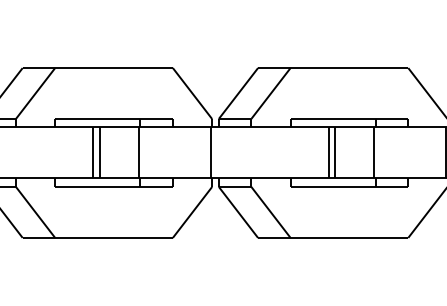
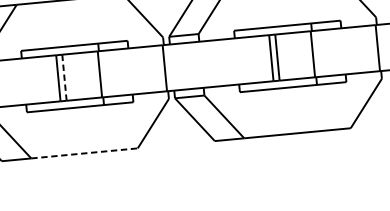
line: (99, 152) -> (64, 77), solid -> dashed
line: (114, 237) -> (84, 153), solid -> dashed

